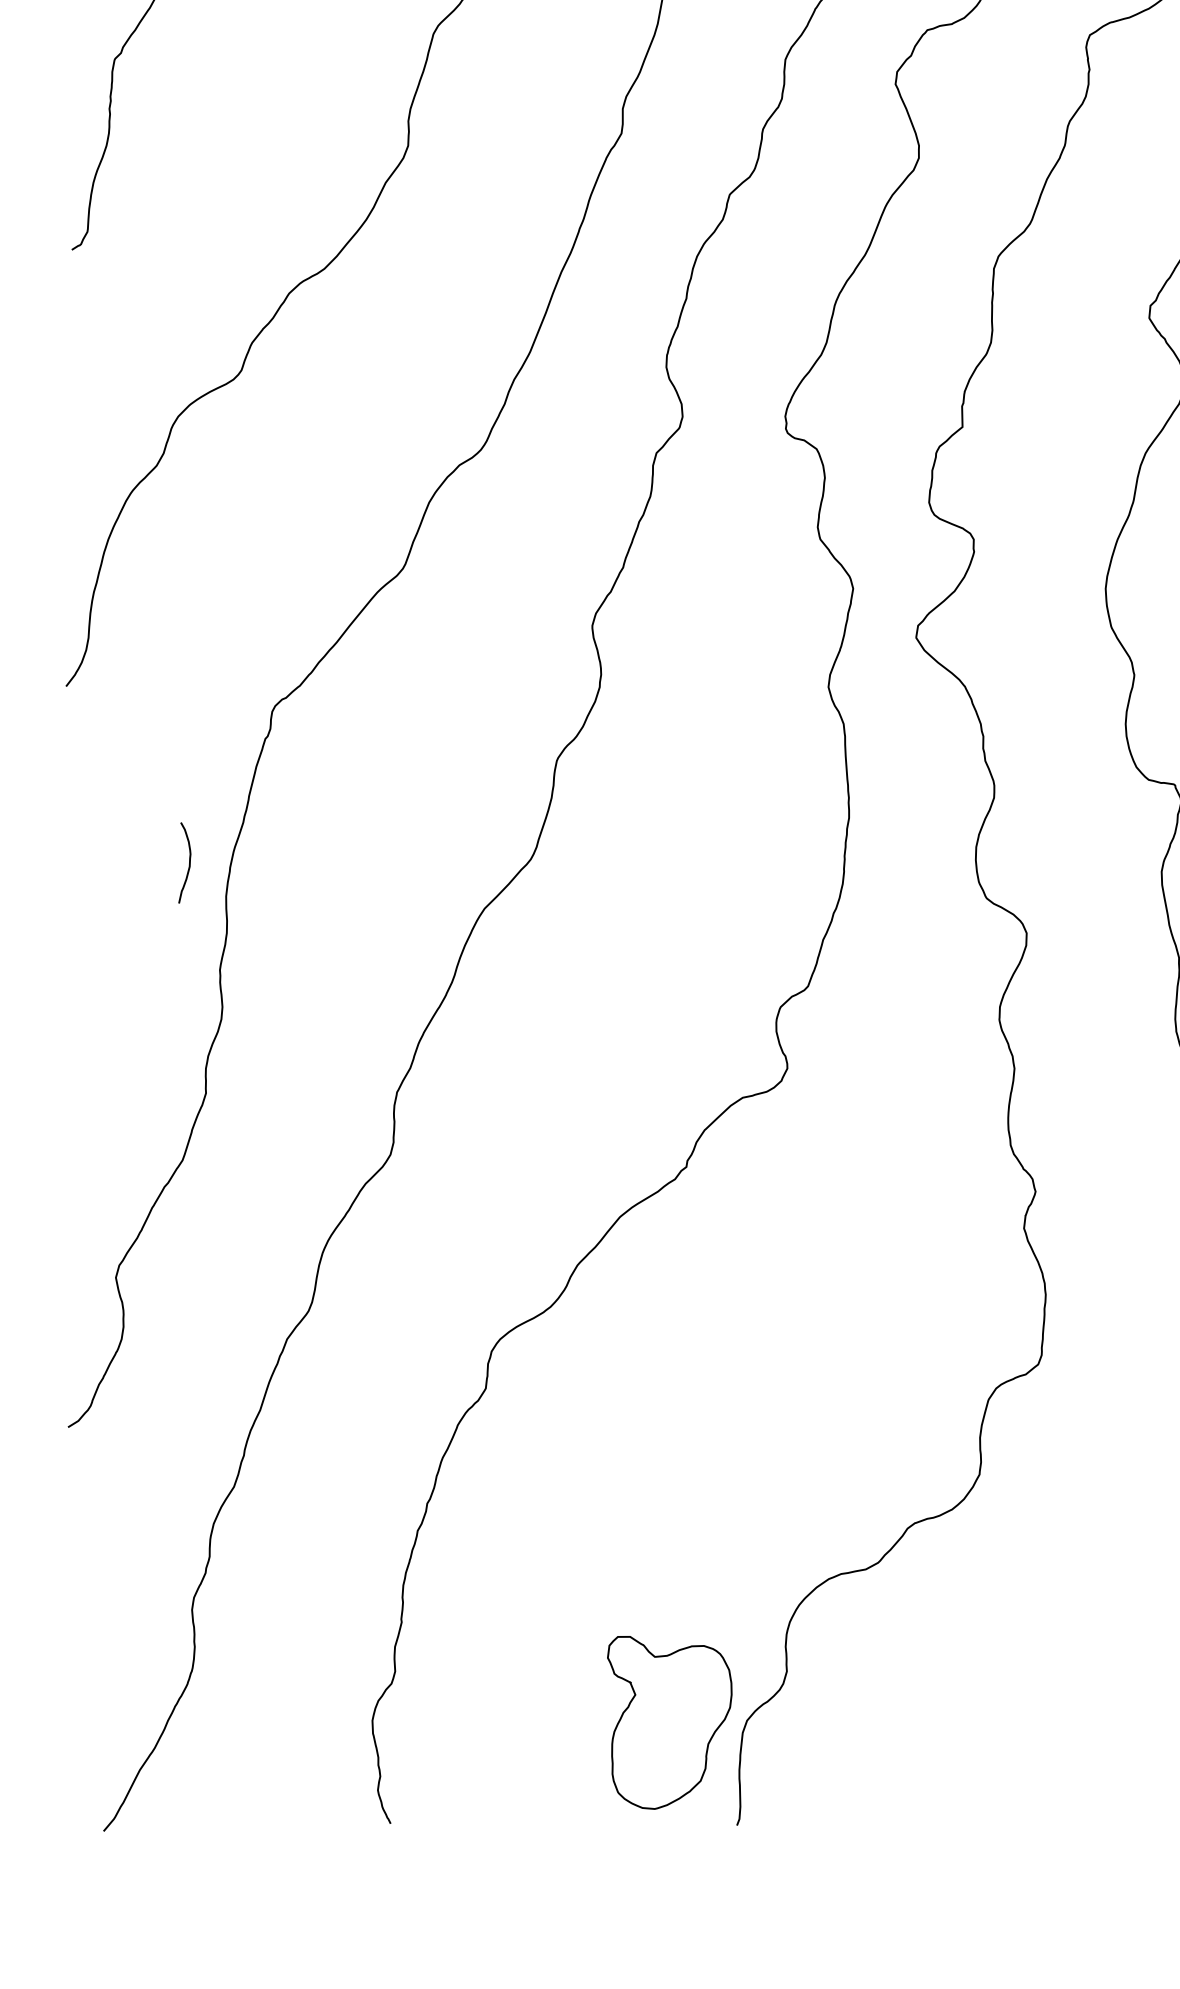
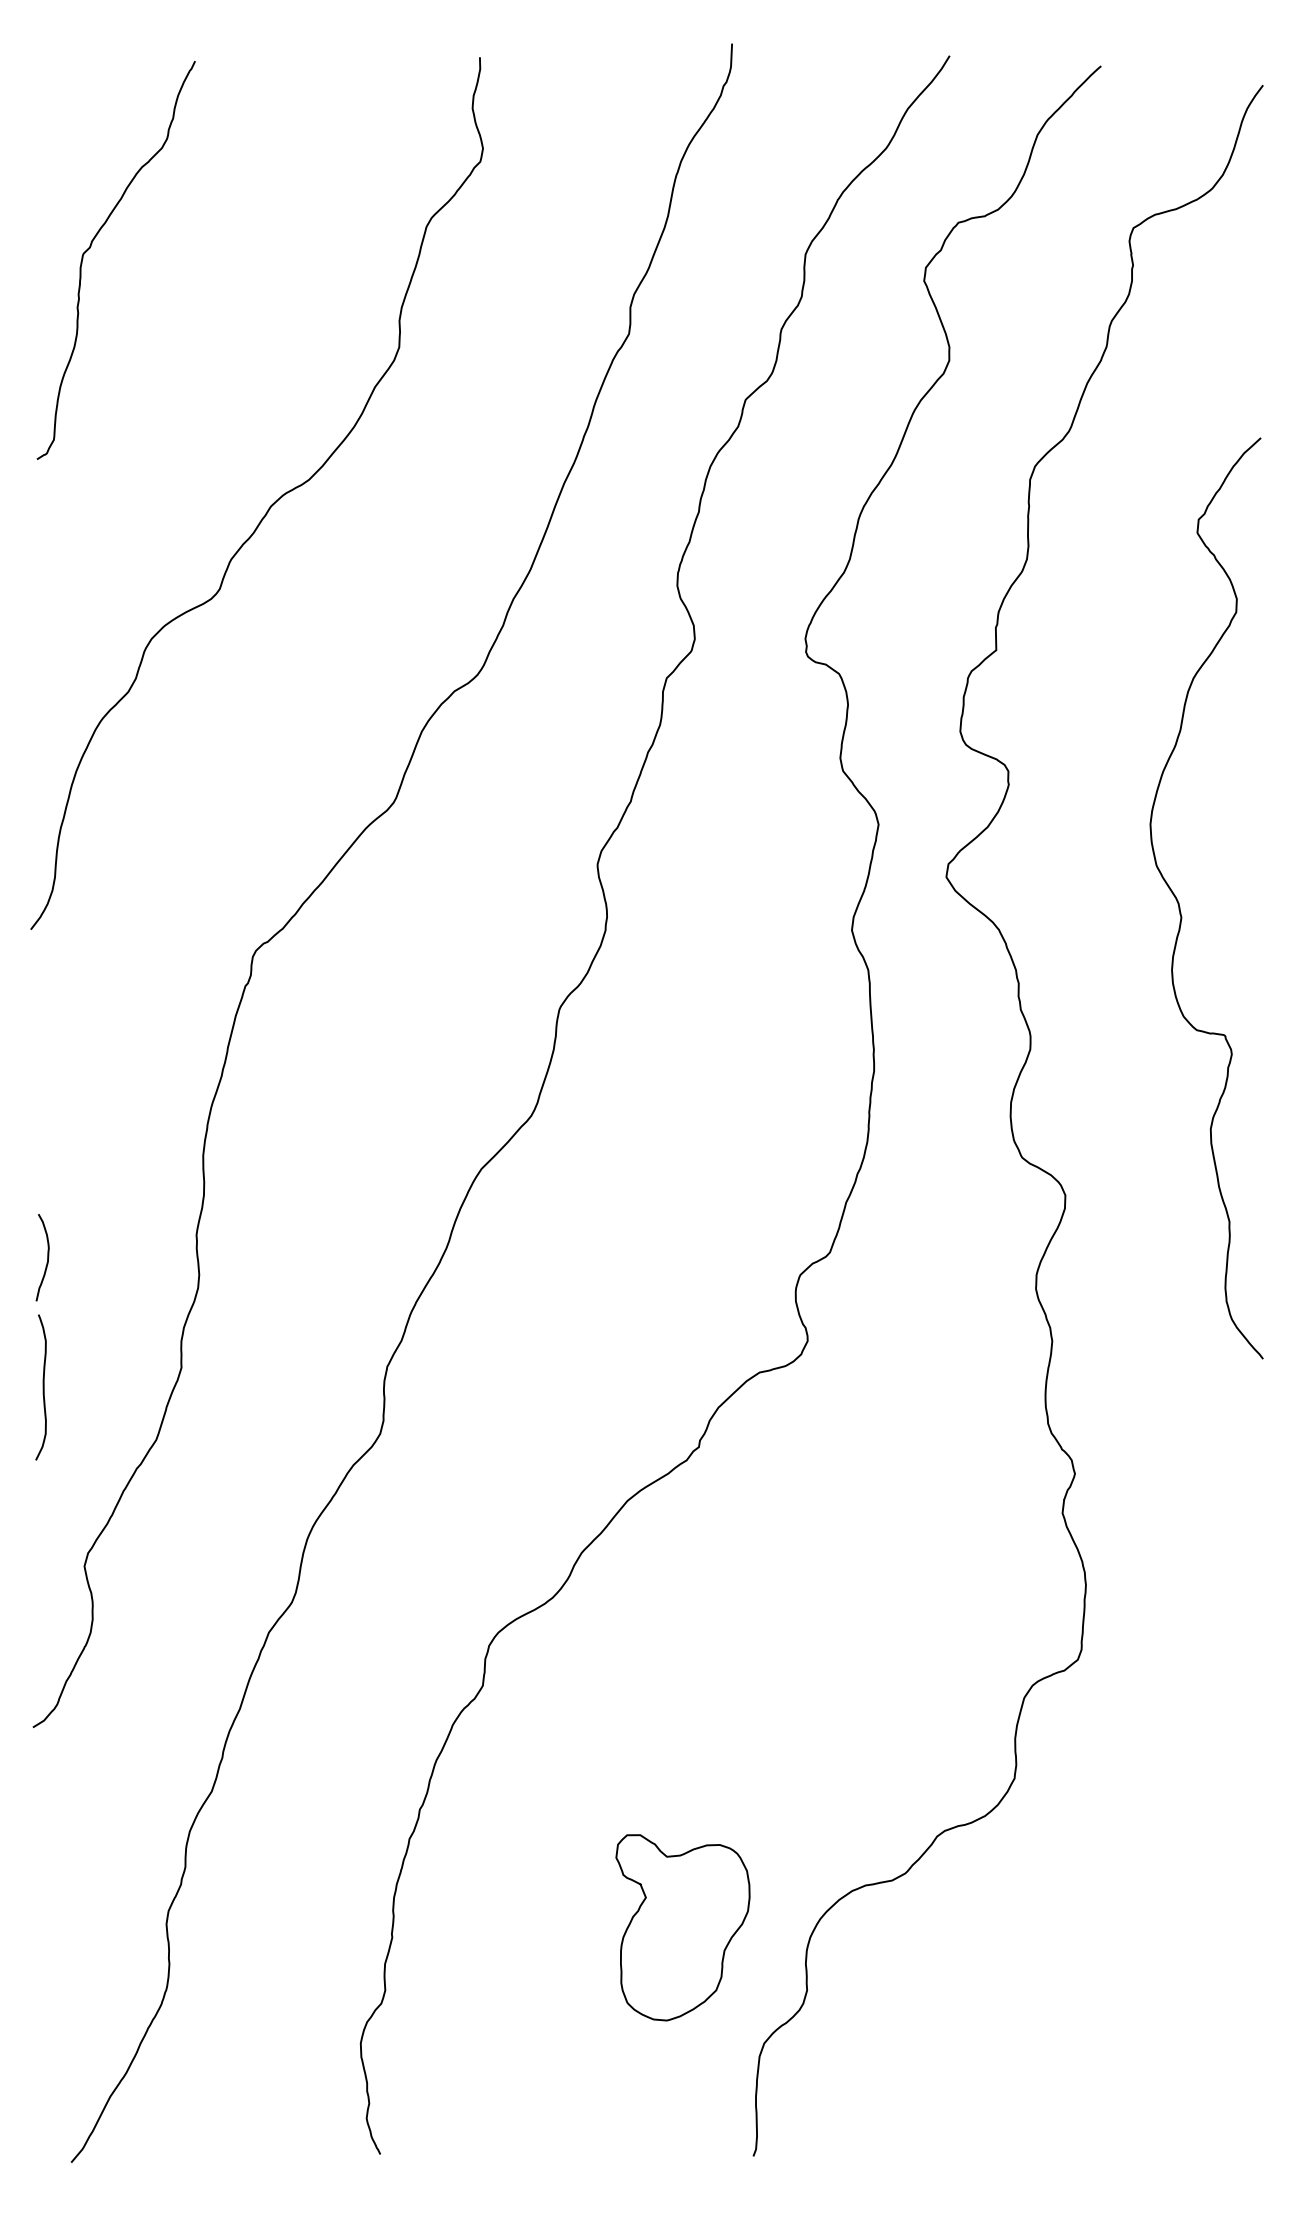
curve: (189, 862) -> (47, 1257), moved
curve: (76, 1111) -> (42, 1387), added
part: (669, 1722) -> (682, 1927), moved

